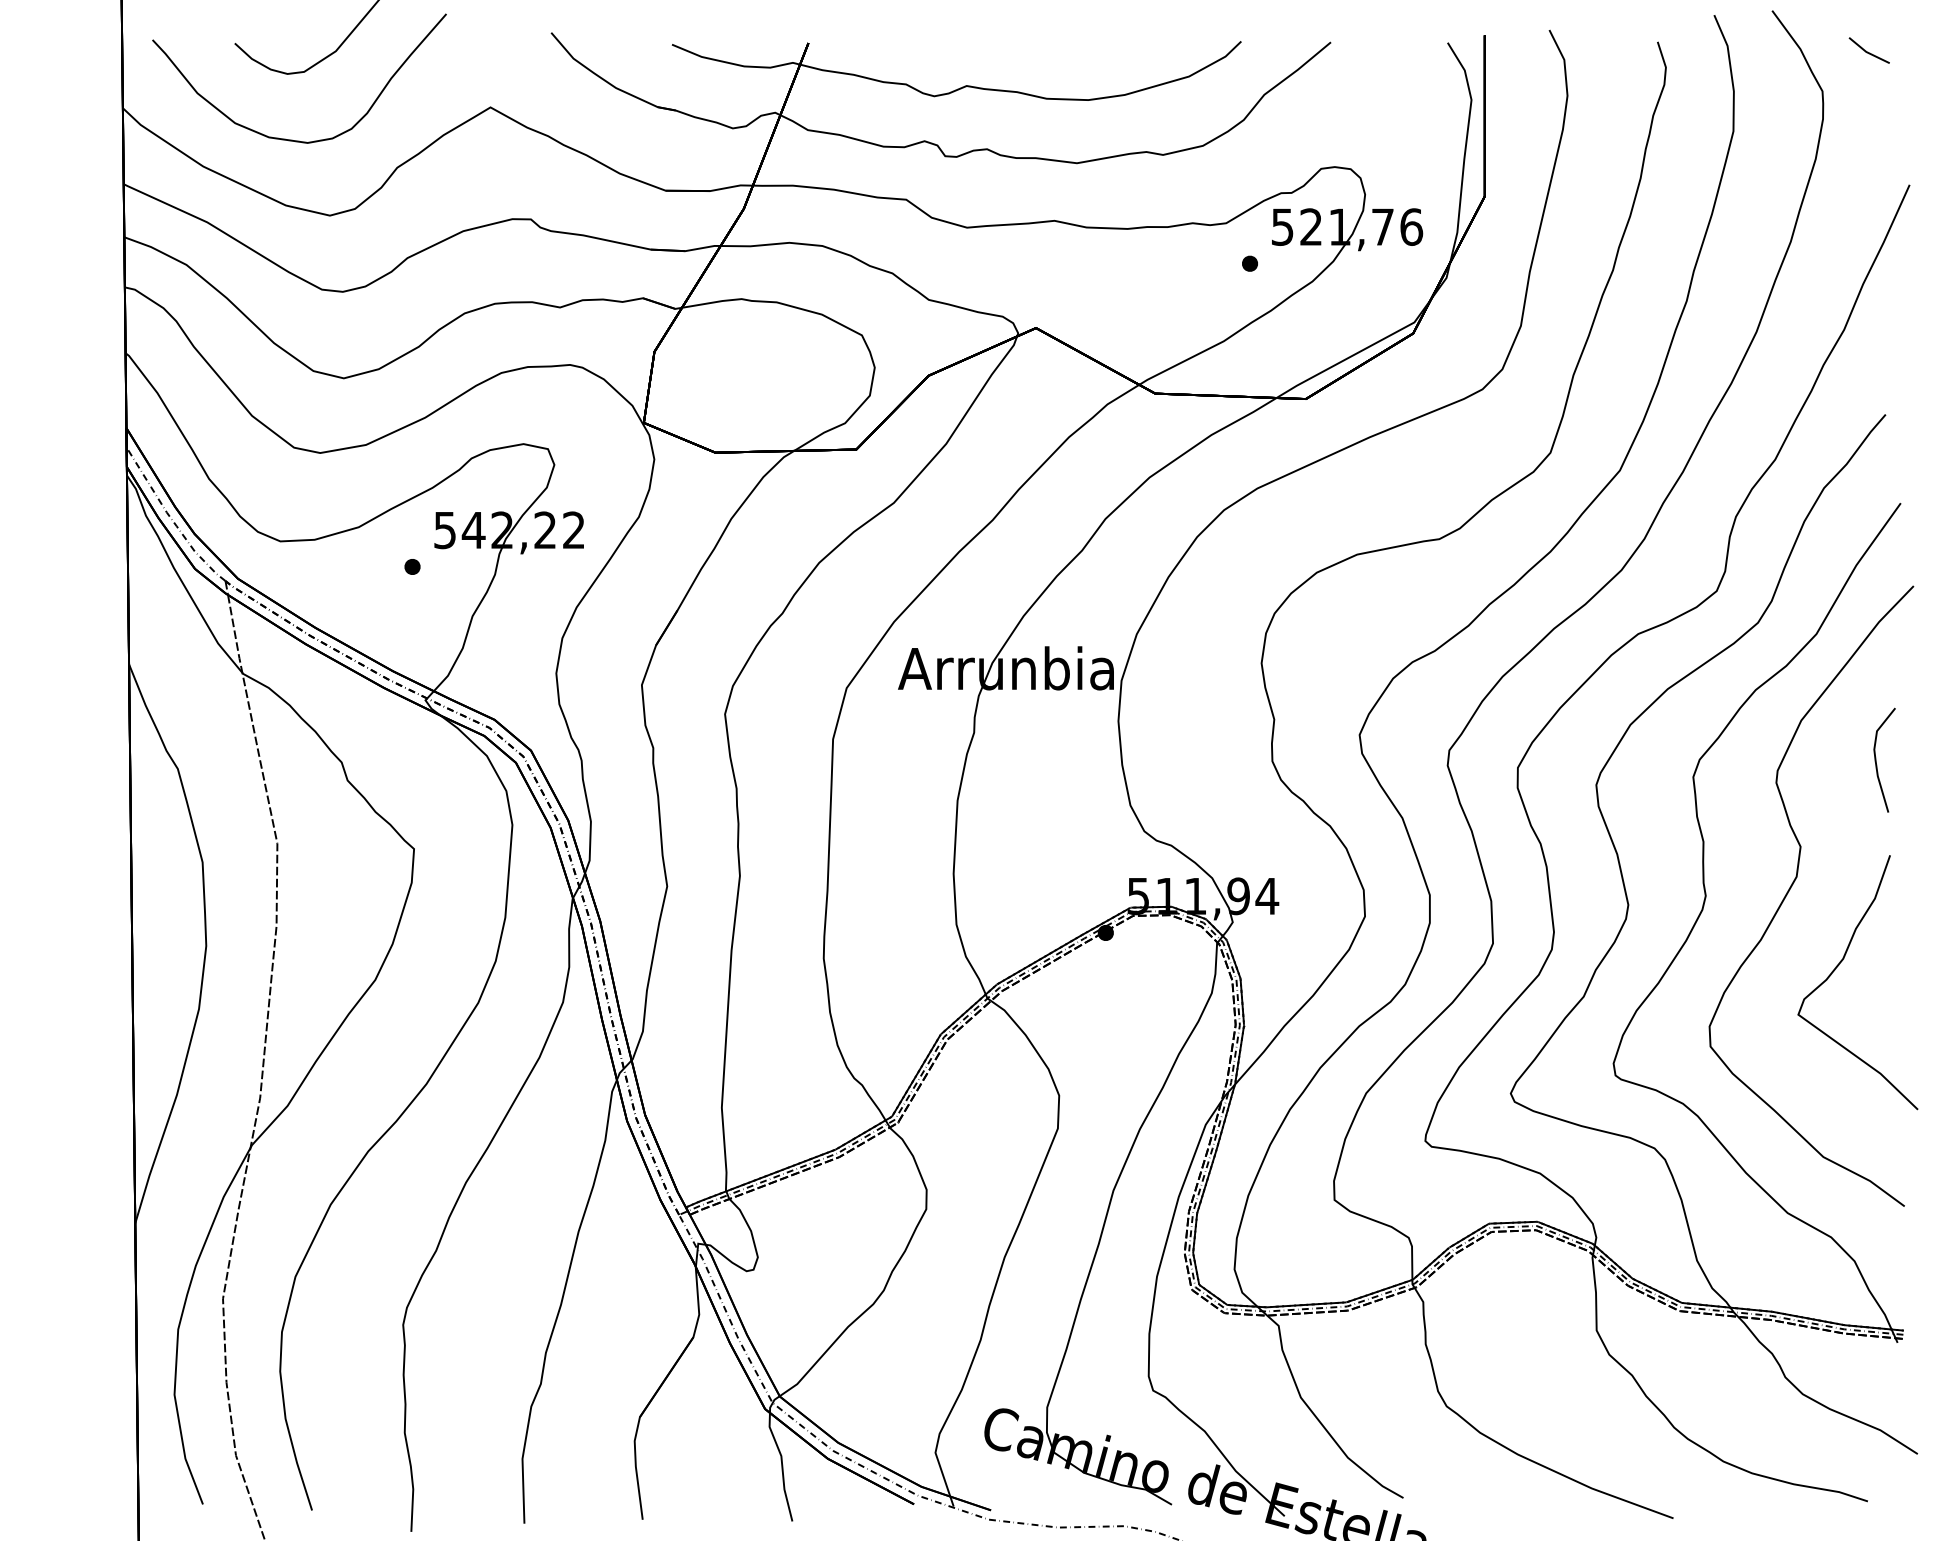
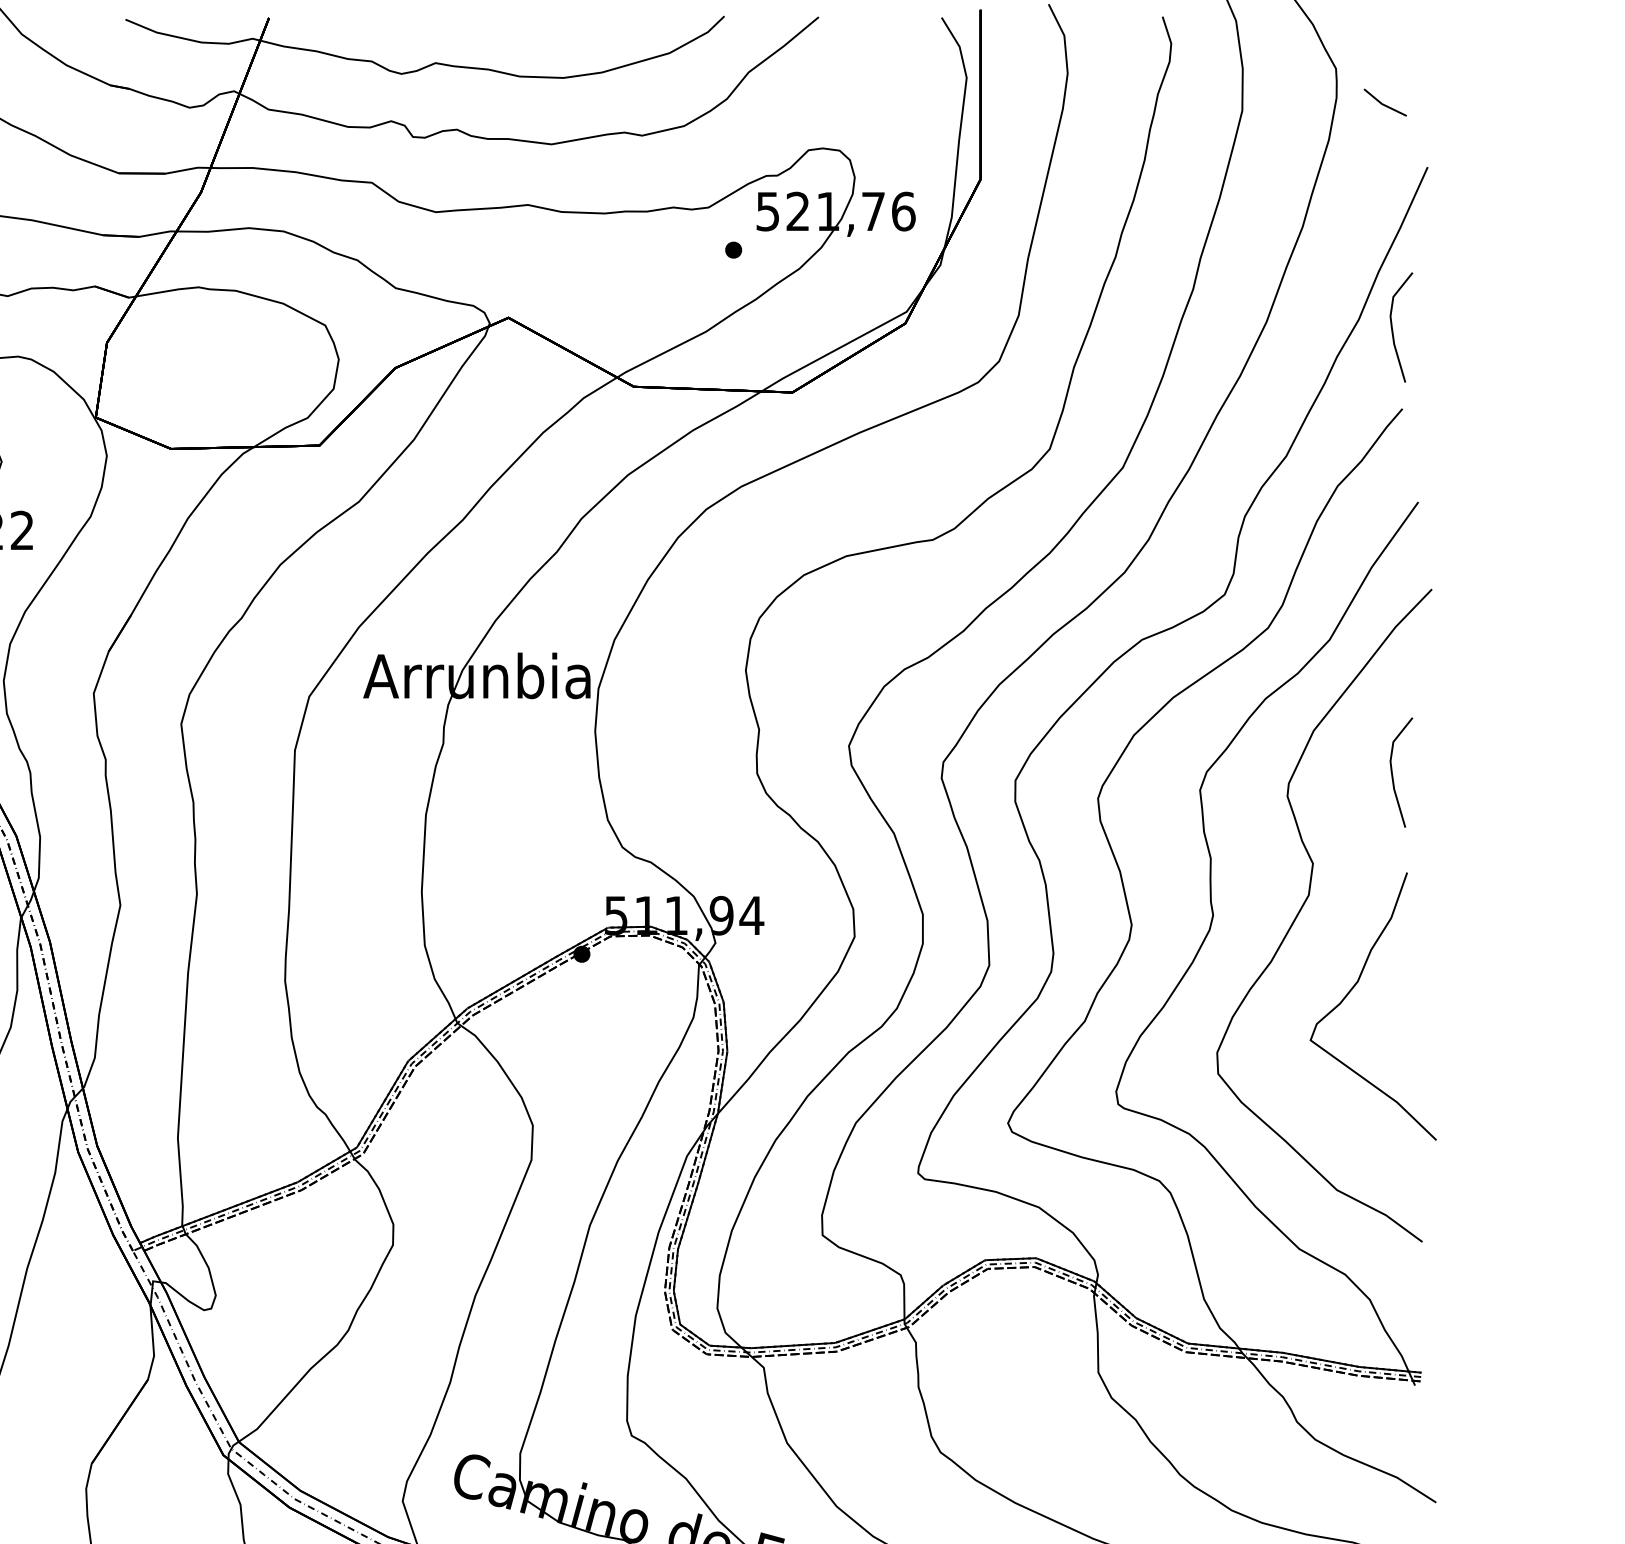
line: (1867, 51) -> (1383, 103), moved
curve: (1876, 336) -> (1392, 326), added

